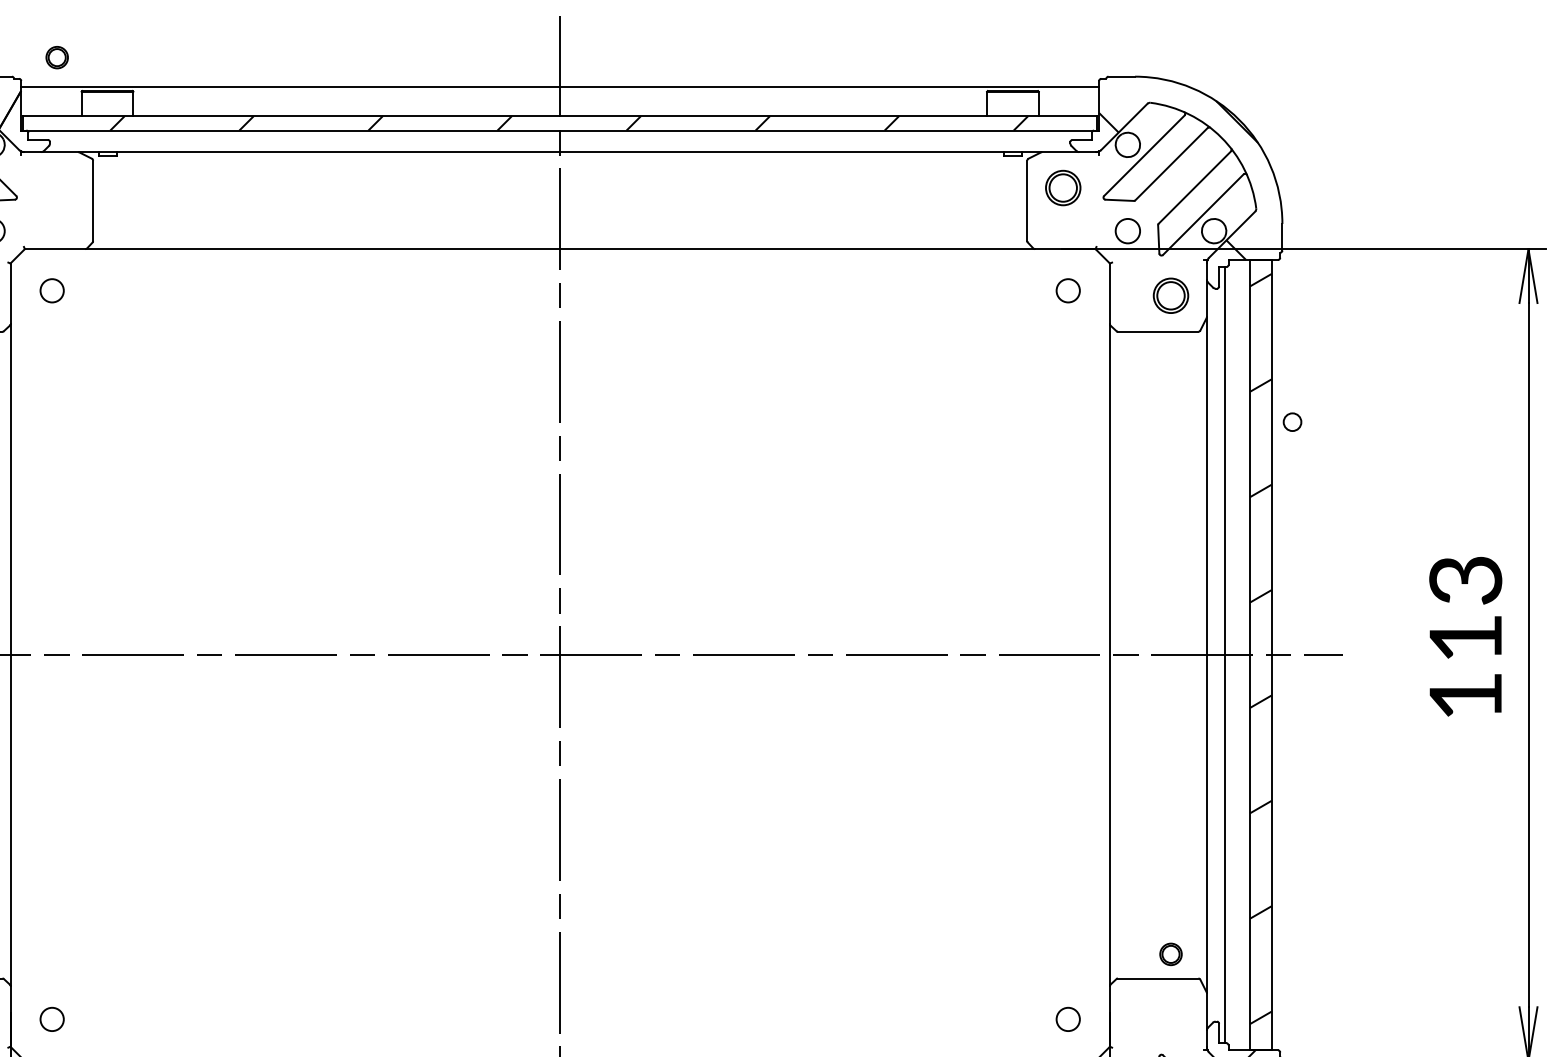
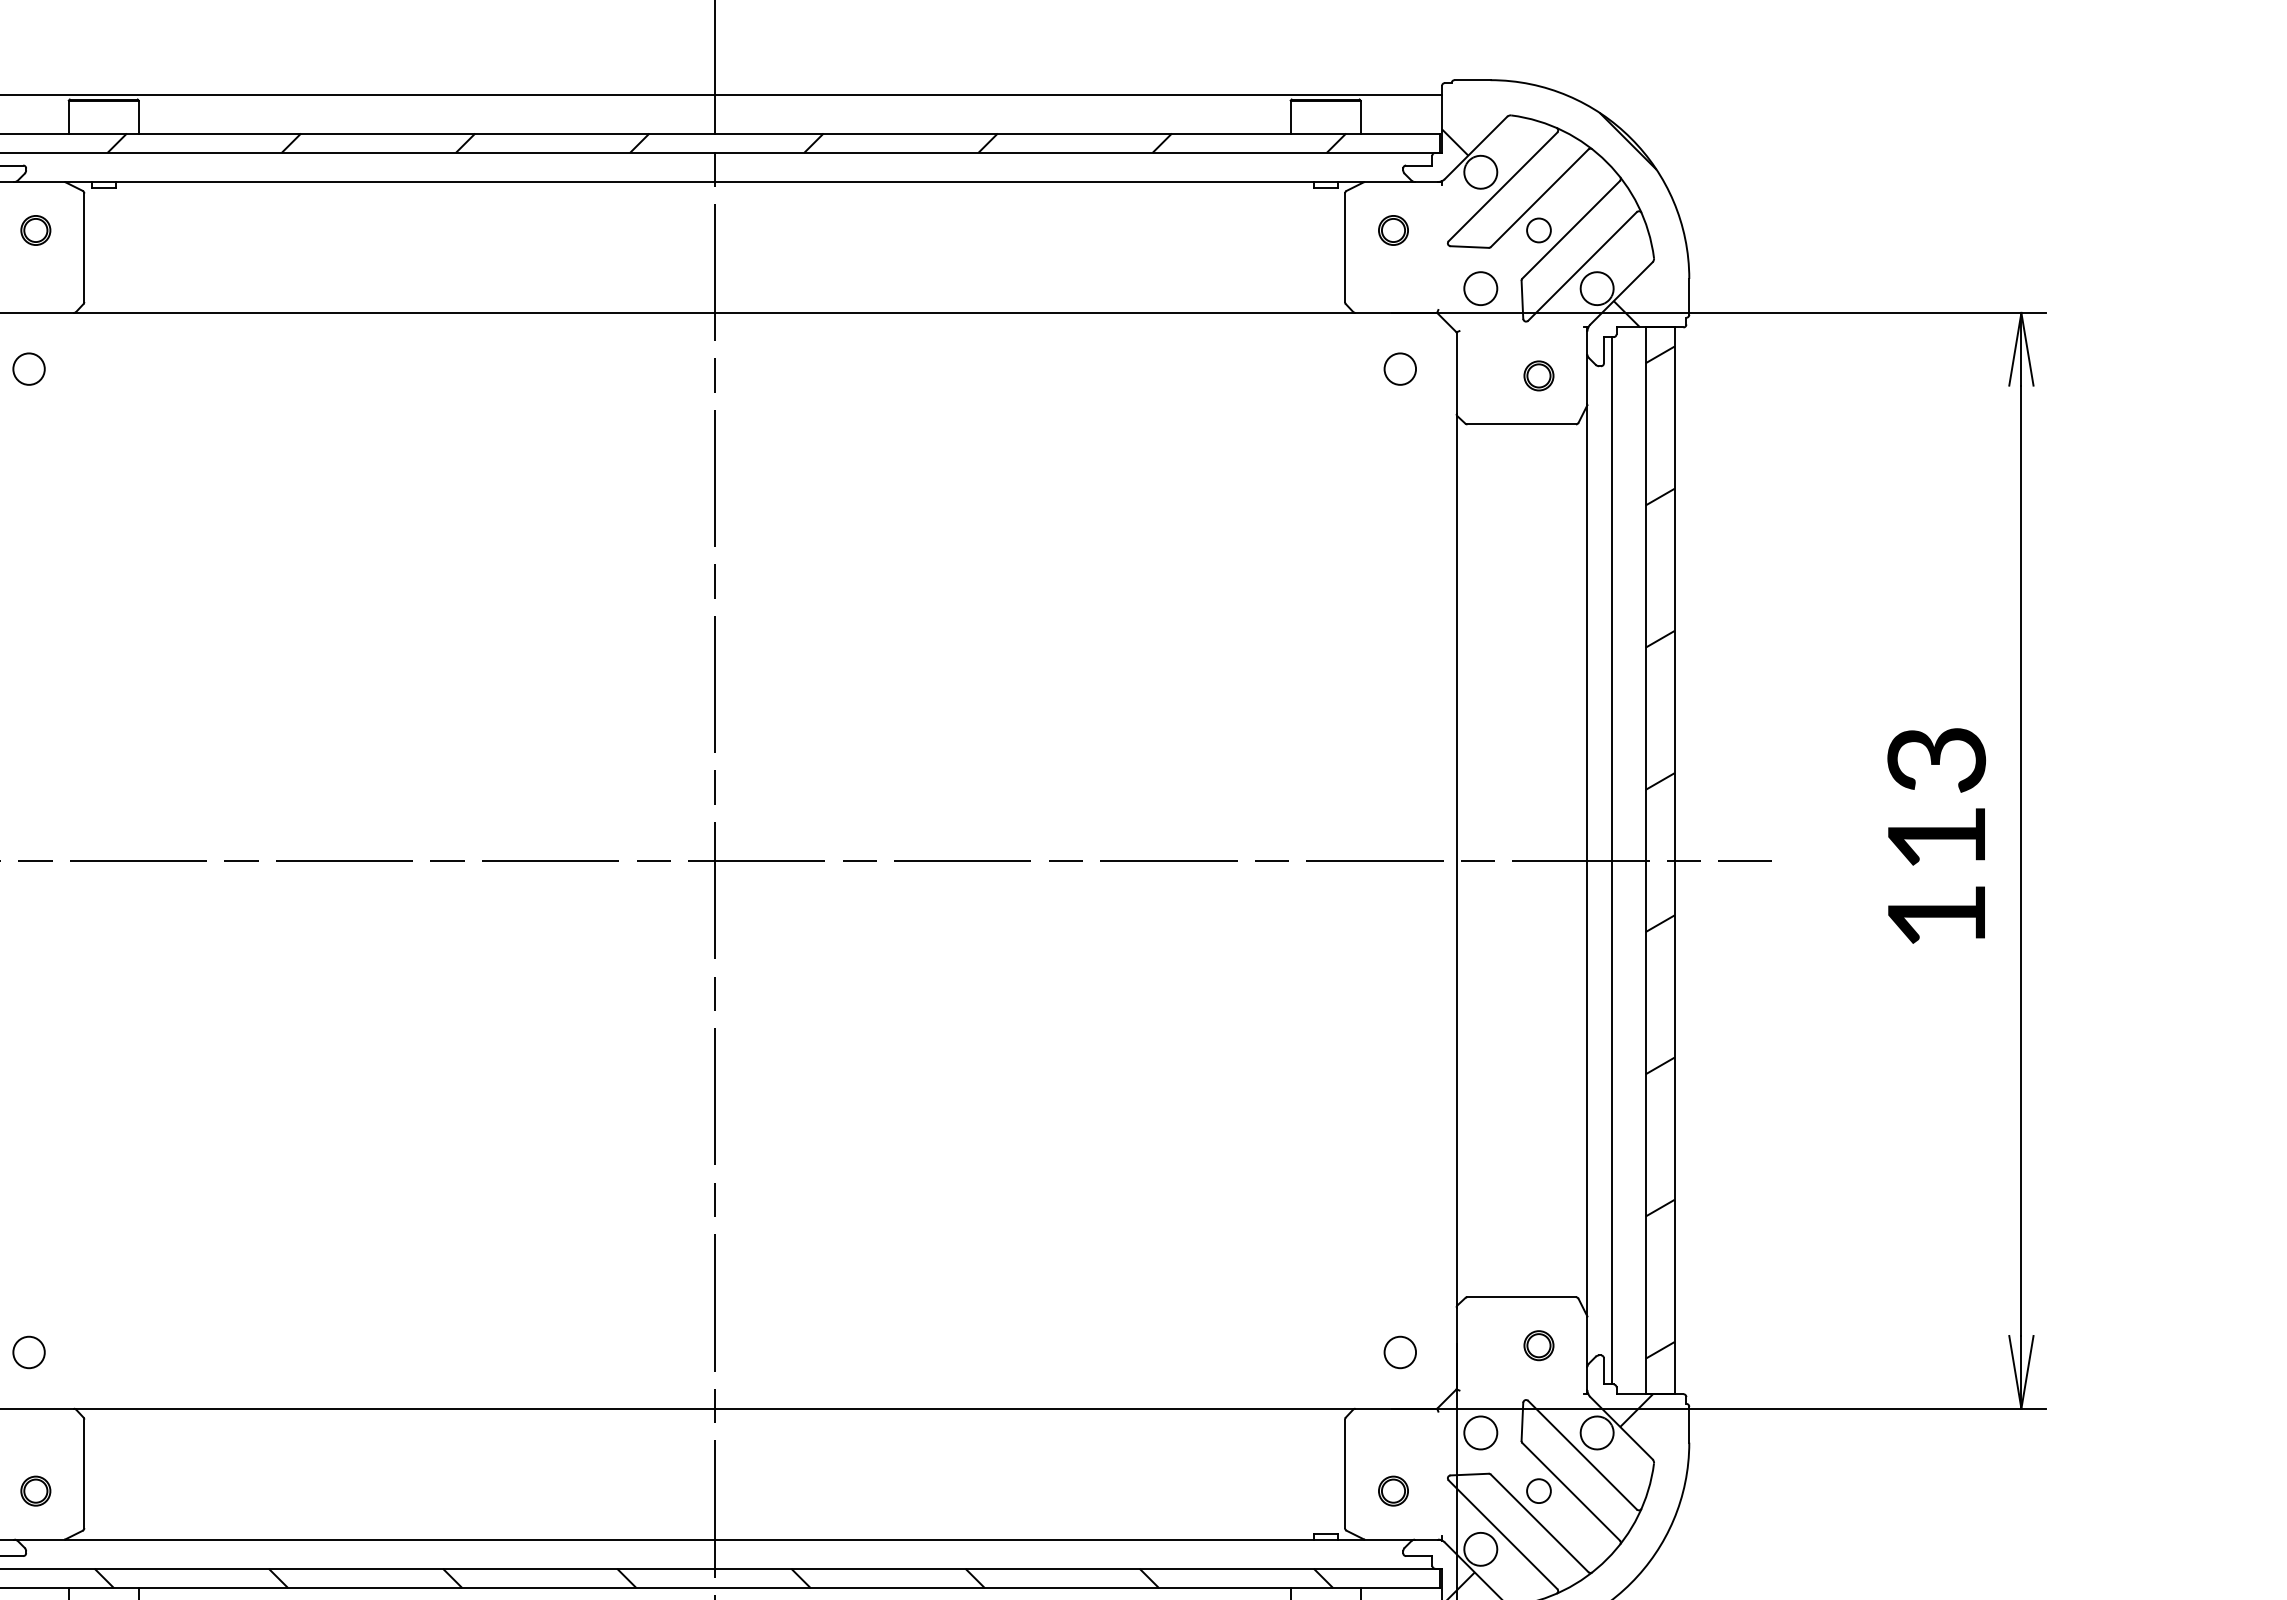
part: (56, 57) -> (35, 230), moved
part: (1063, 188) -> (1393, 230), size x0.62
part: (1170, 295) -> (1538, 375), size x0.62
circle: (1292, 422) -> (1538, 230), moved
part: (1170, 954) -> (1538, 1345), moved

